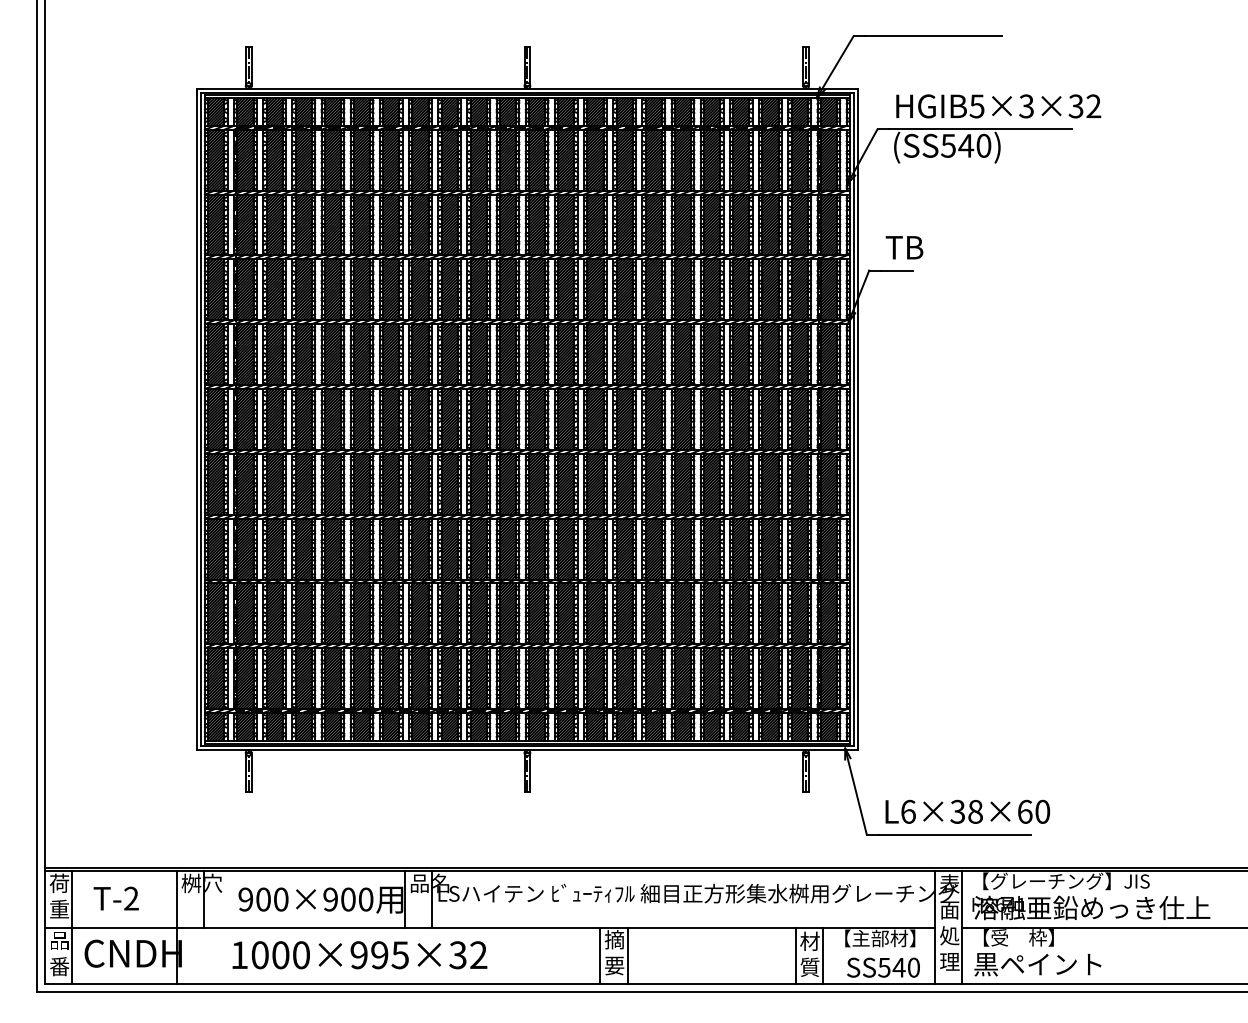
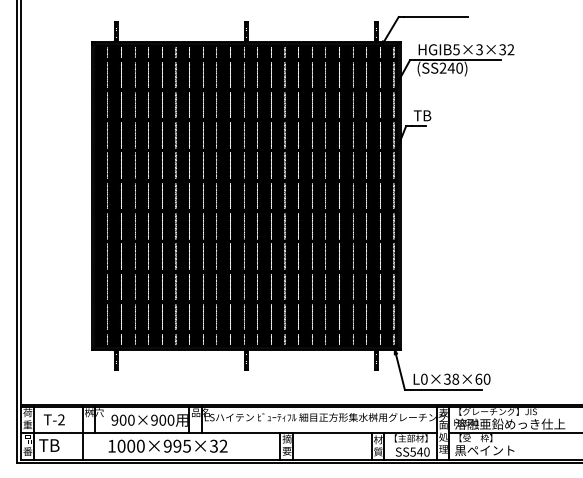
text: (947, 144) -> (442, 67), (SS540) -> (SS240)
text: (908, 810) -> (424, 378), L6×38×60 -> L0×38×60
text: (131, 953) -> (61, 445), CNDH -> TB

